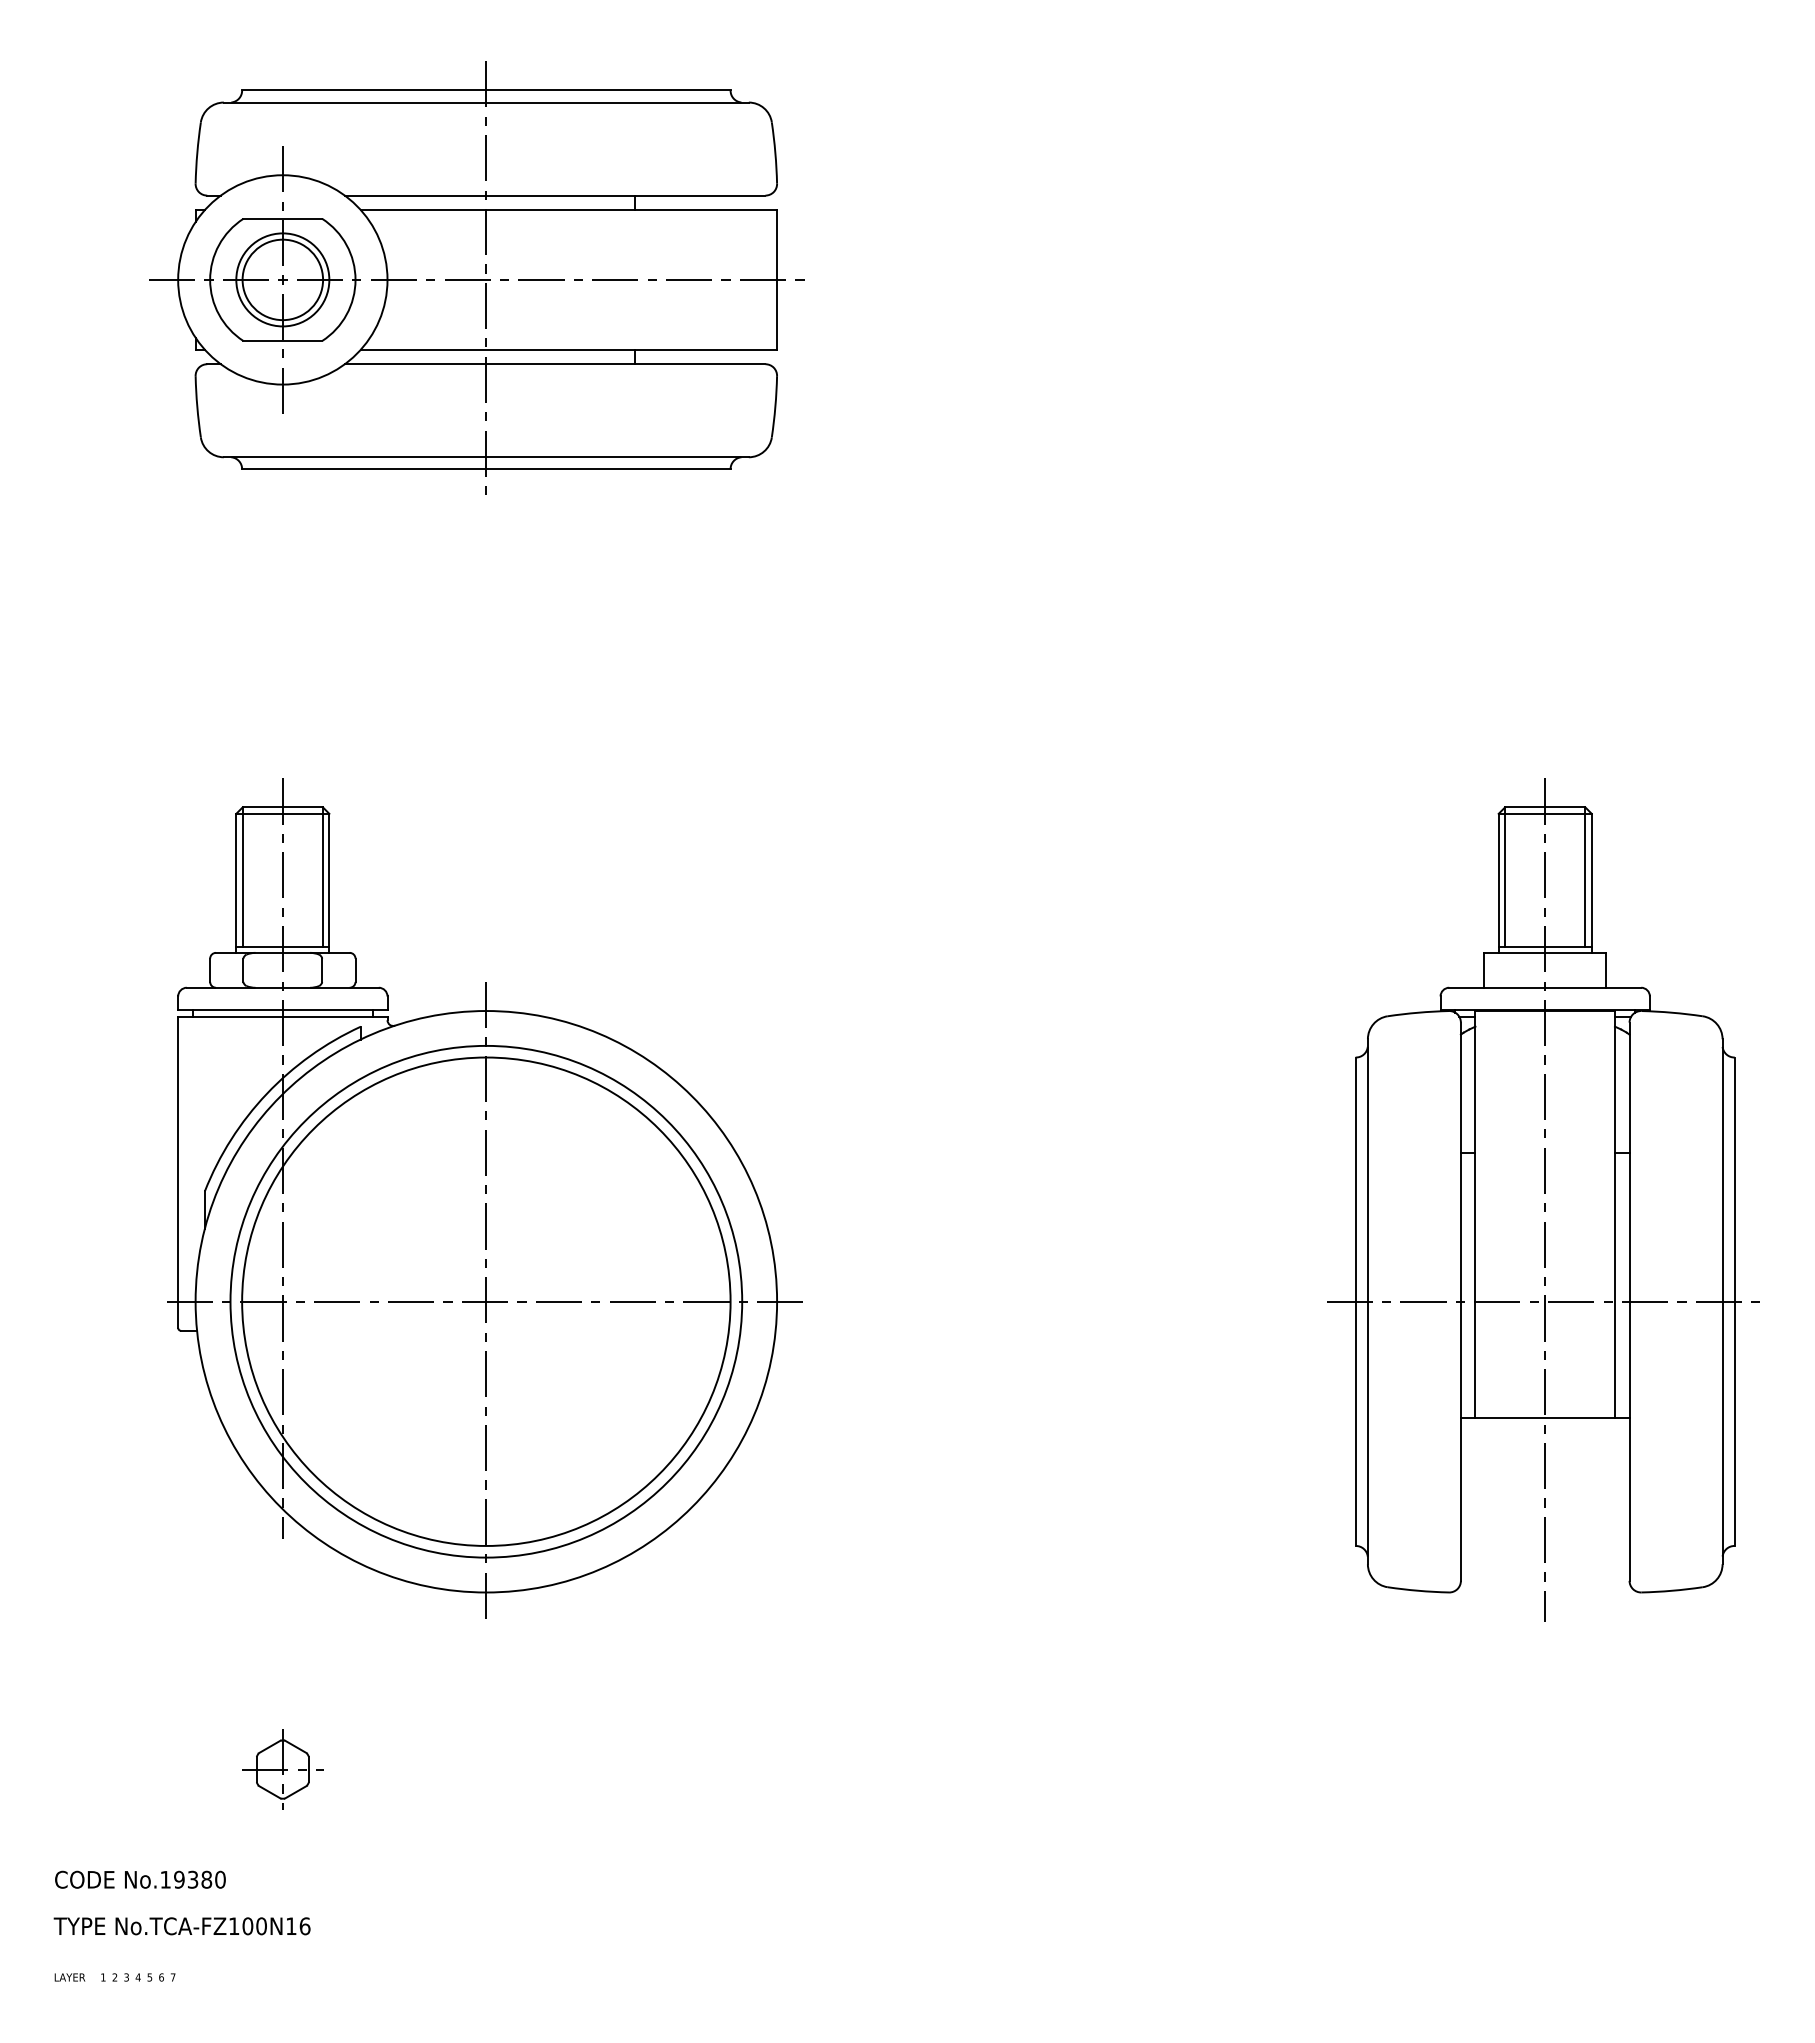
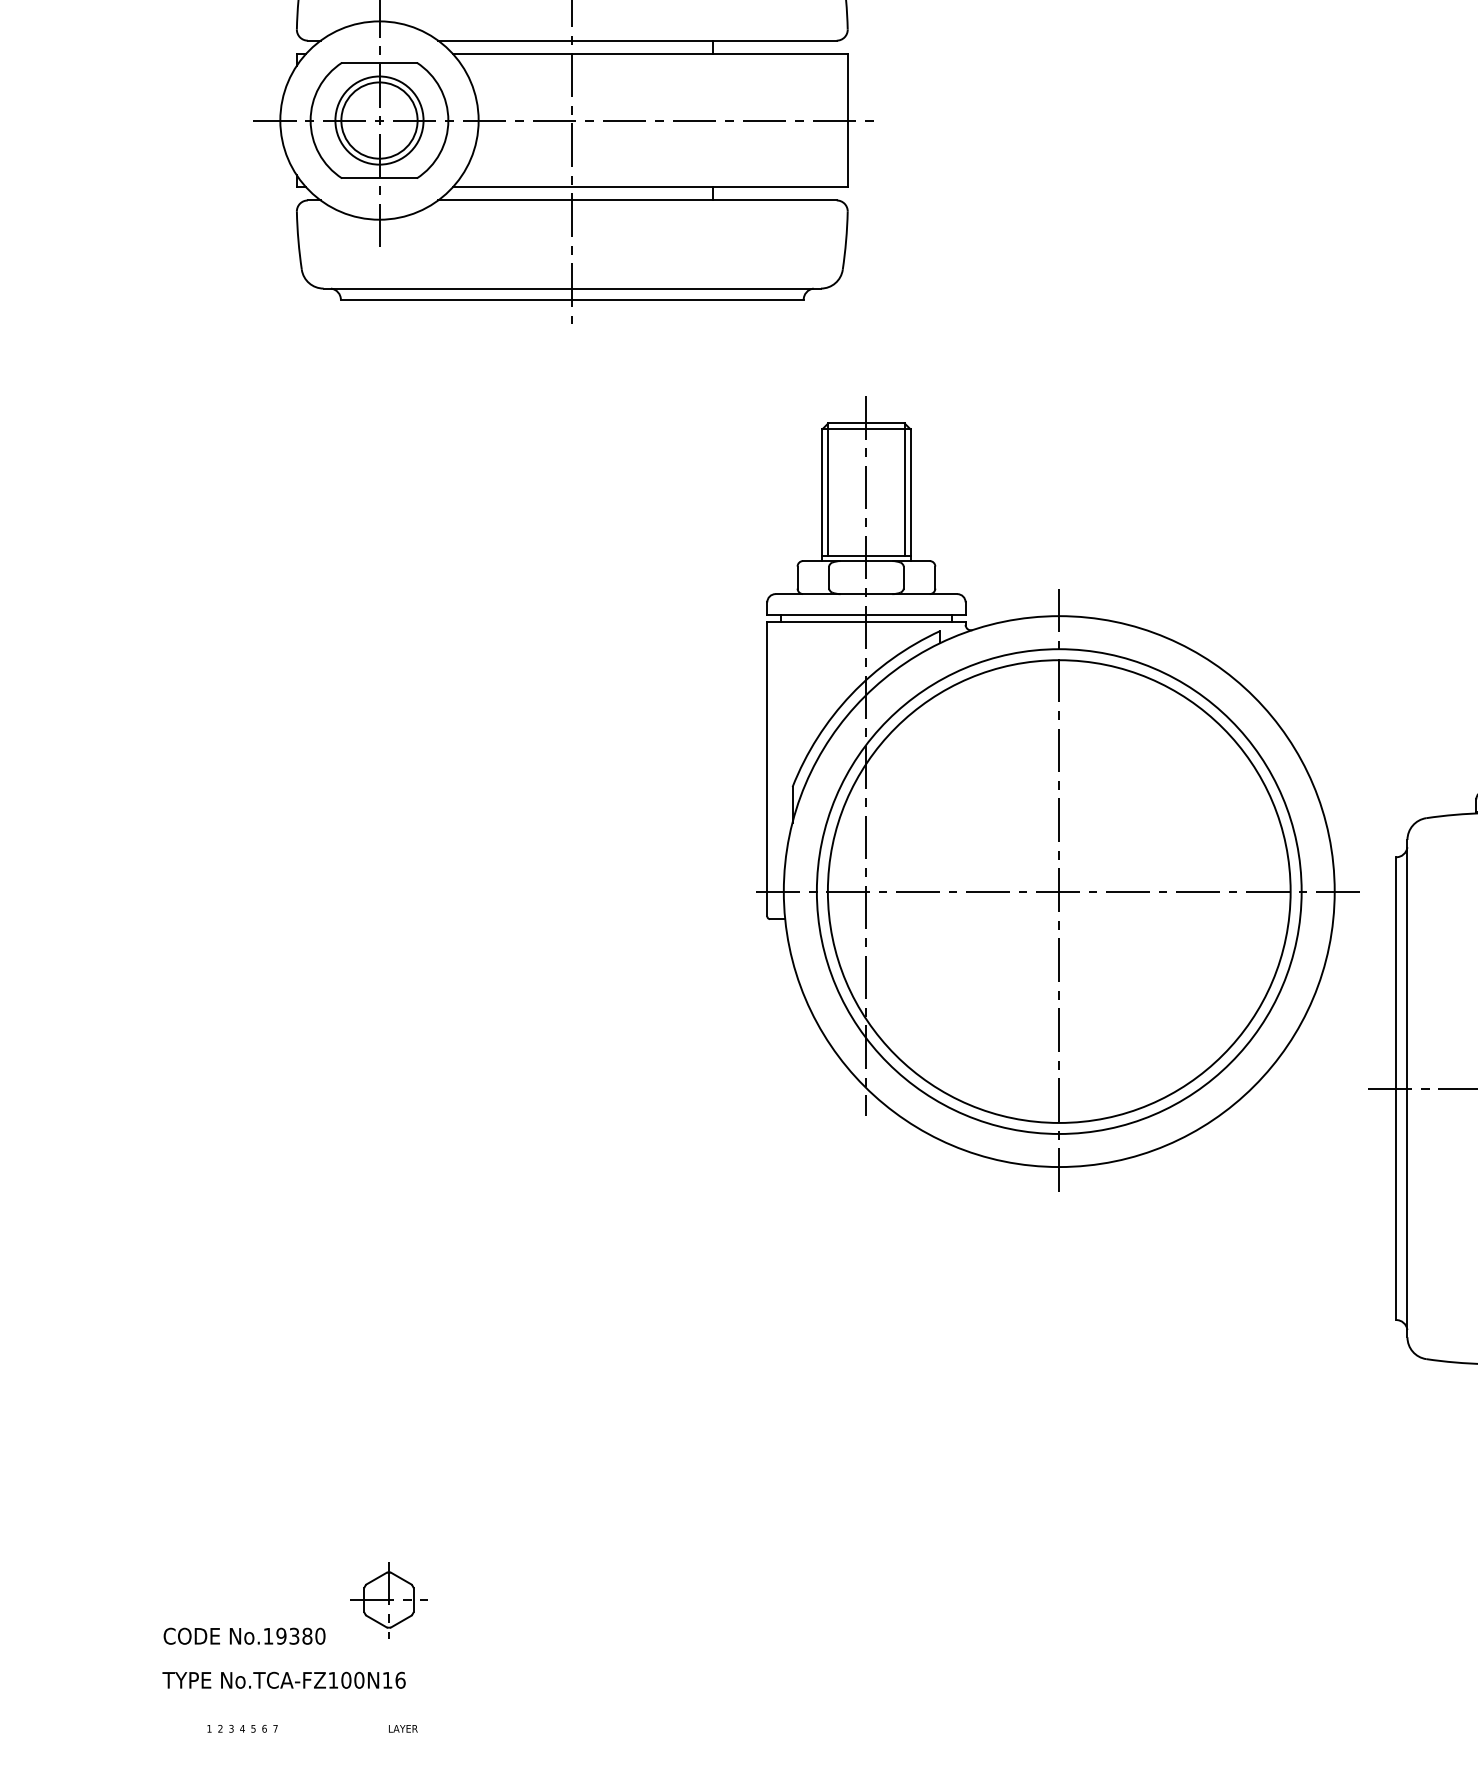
part: (484, 1198) -> (1057, 793), moved
part: (282, 1769) -> (388, 1600), moved
text: (69, 1977) -> (402, 1728), moved

